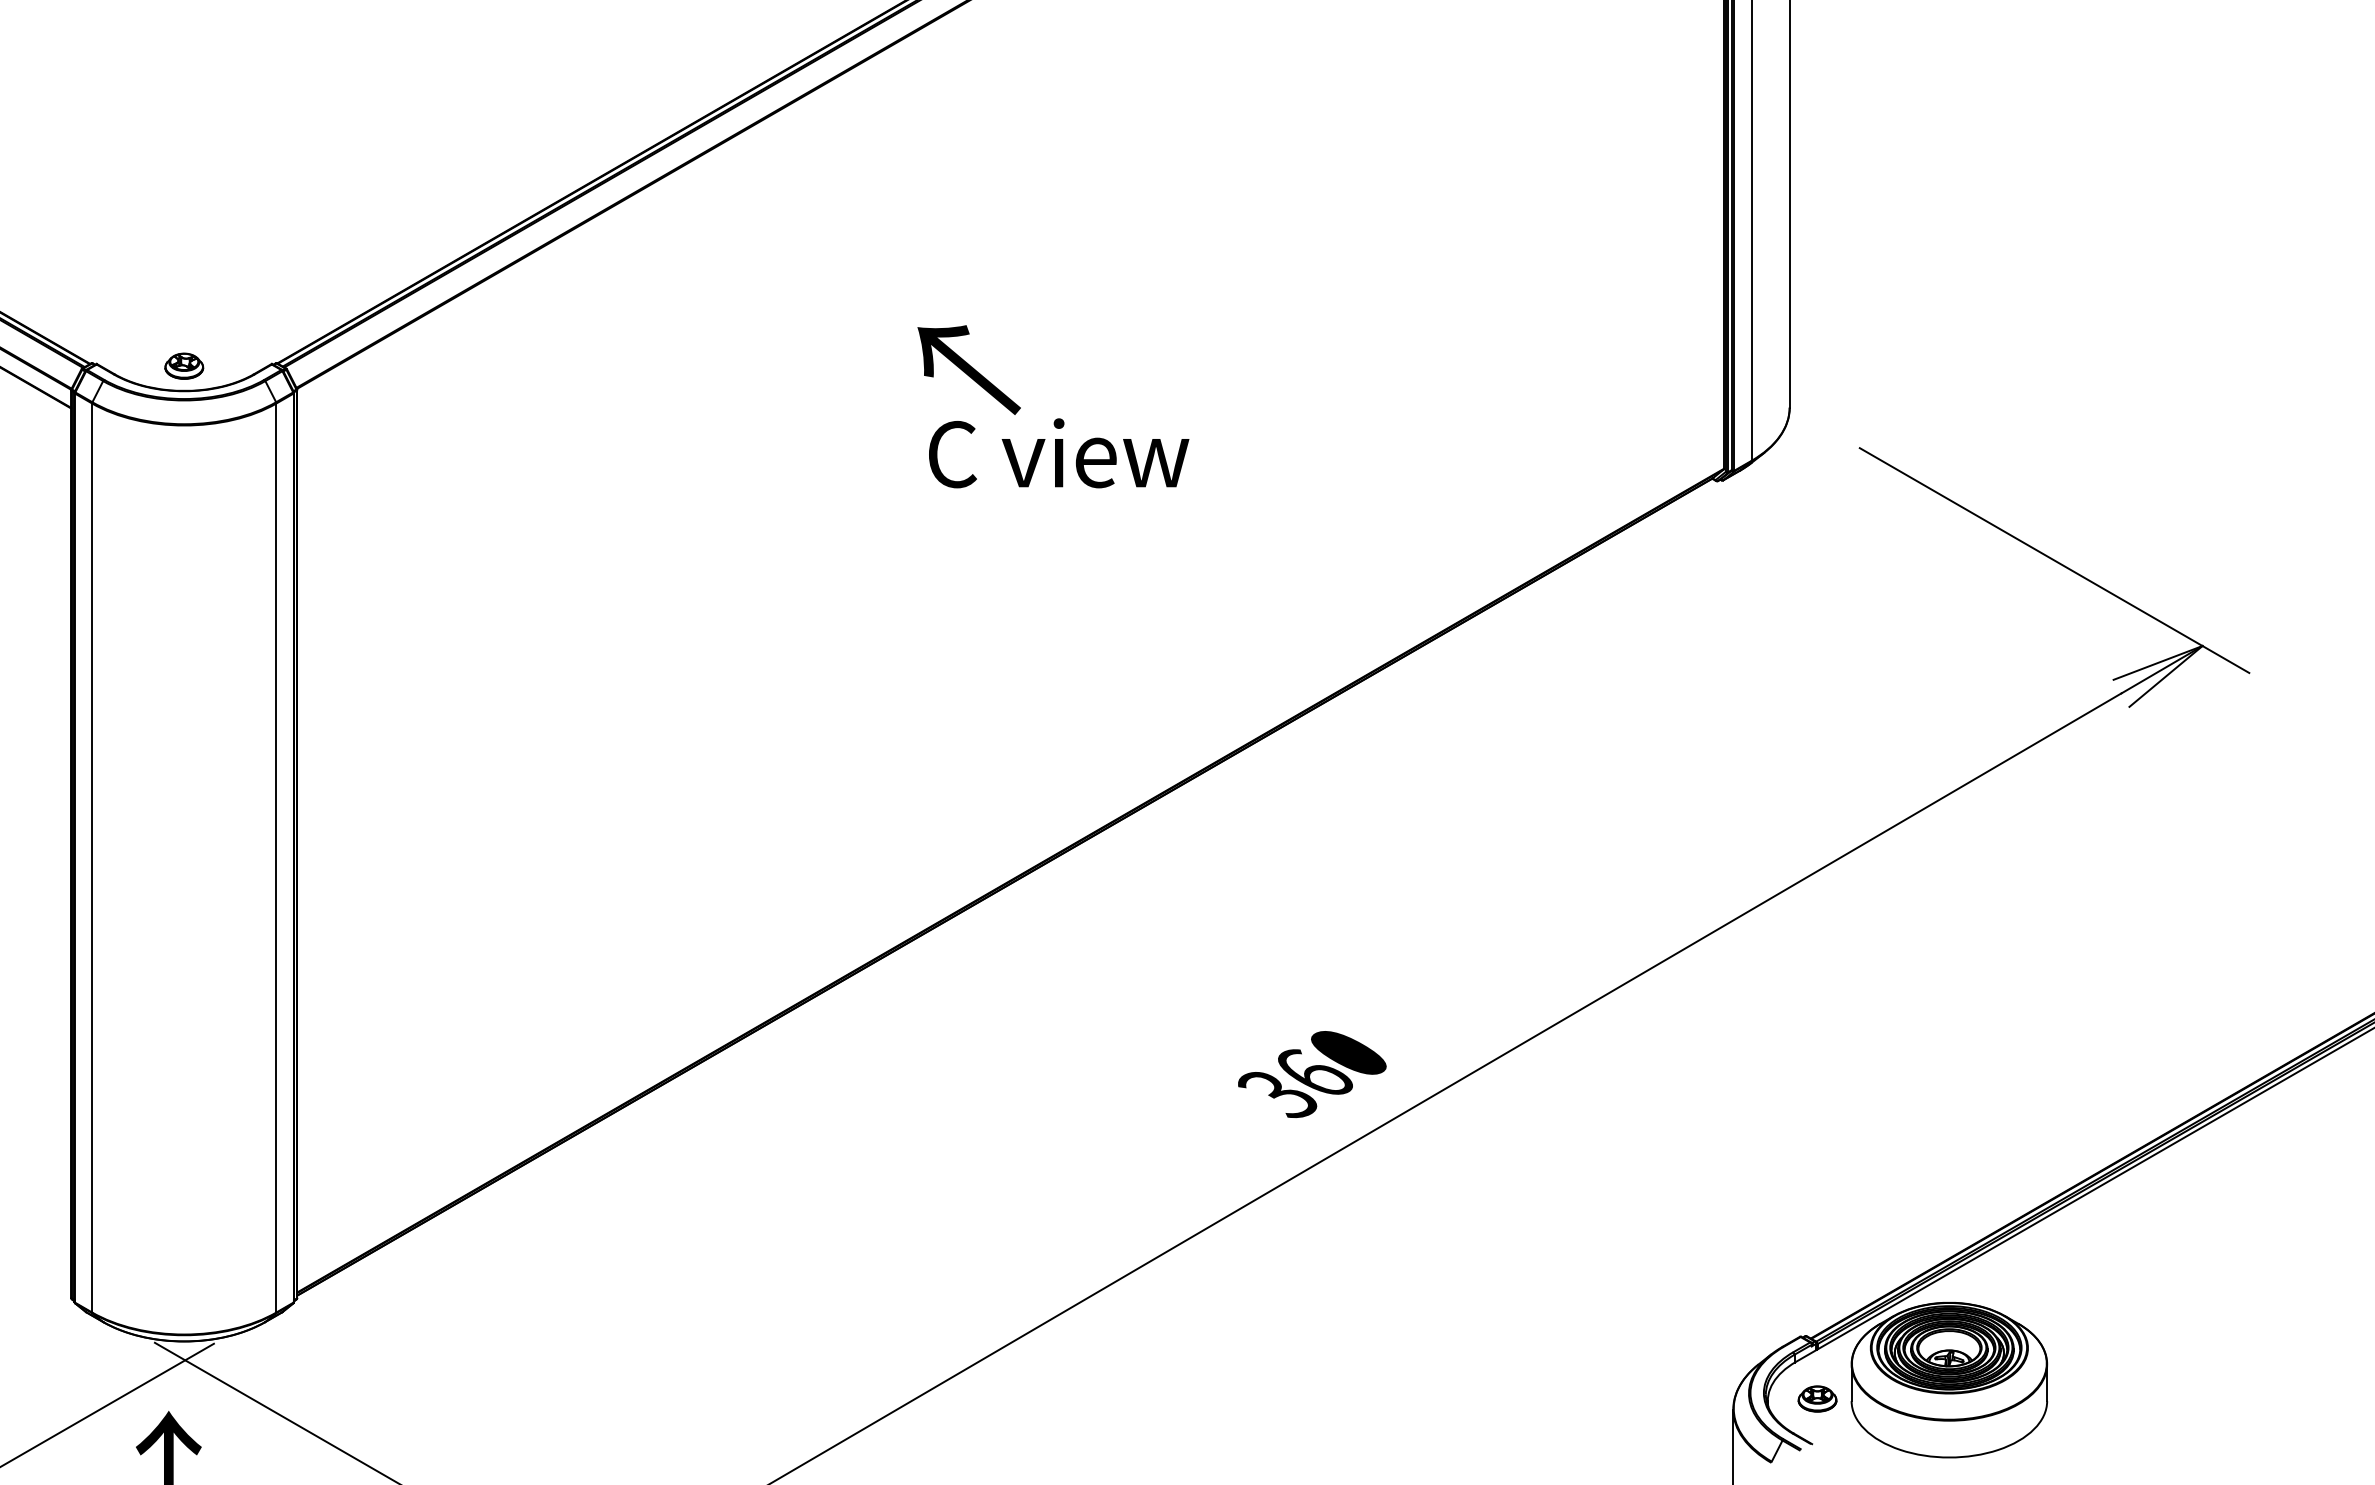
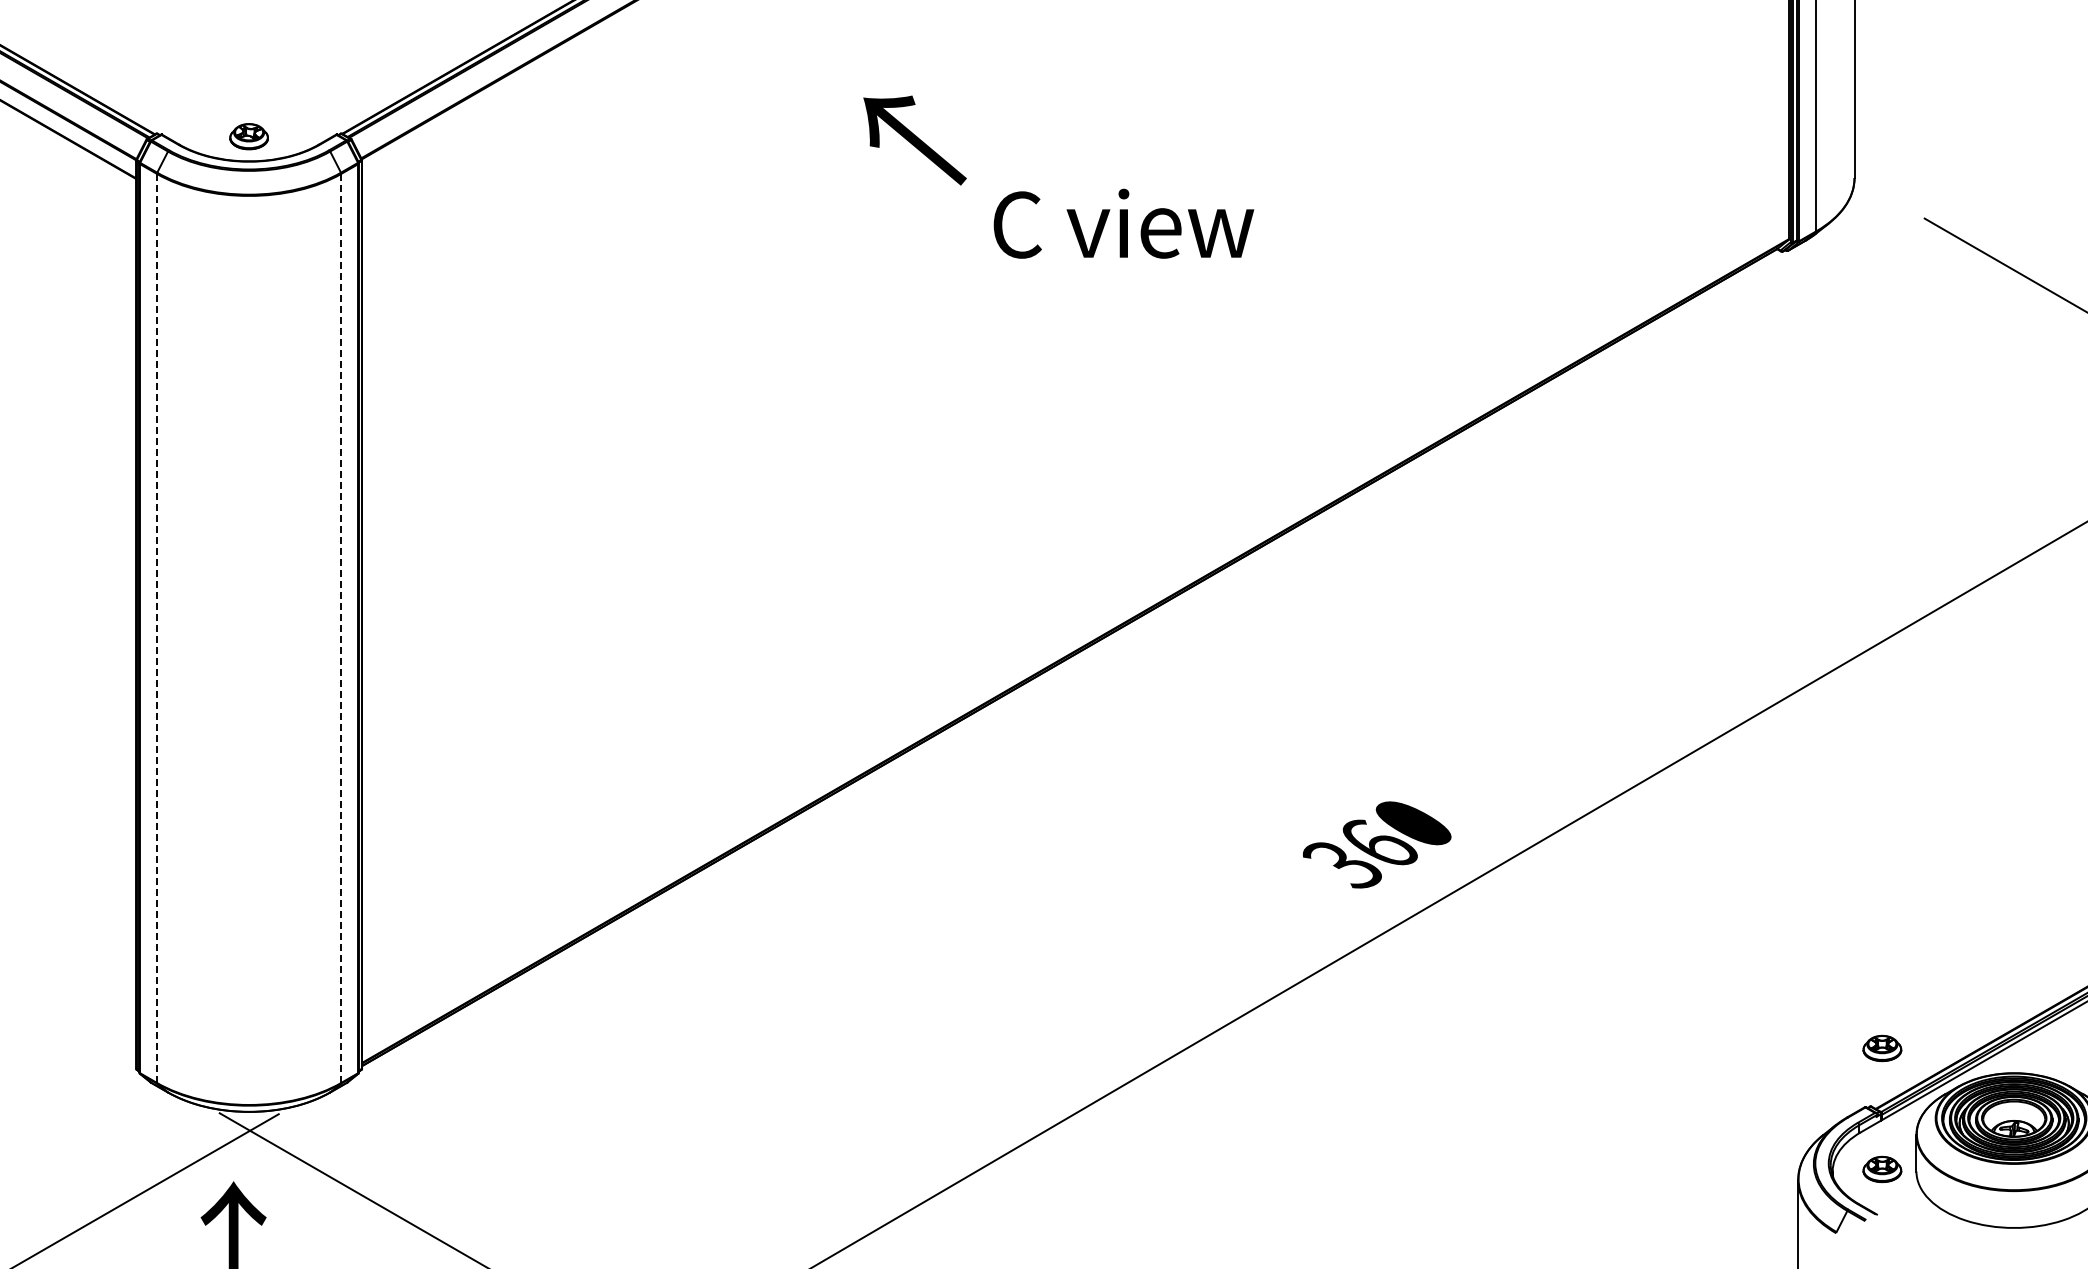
text: (968, 369) -> (914, 139), moved
line: (92, 857) -> (157, 627), solid -> dashed
line: (276, 857) -> (341, 627), solid -> dashed
part: (1817, 1277) -> (1882, 1047), added

